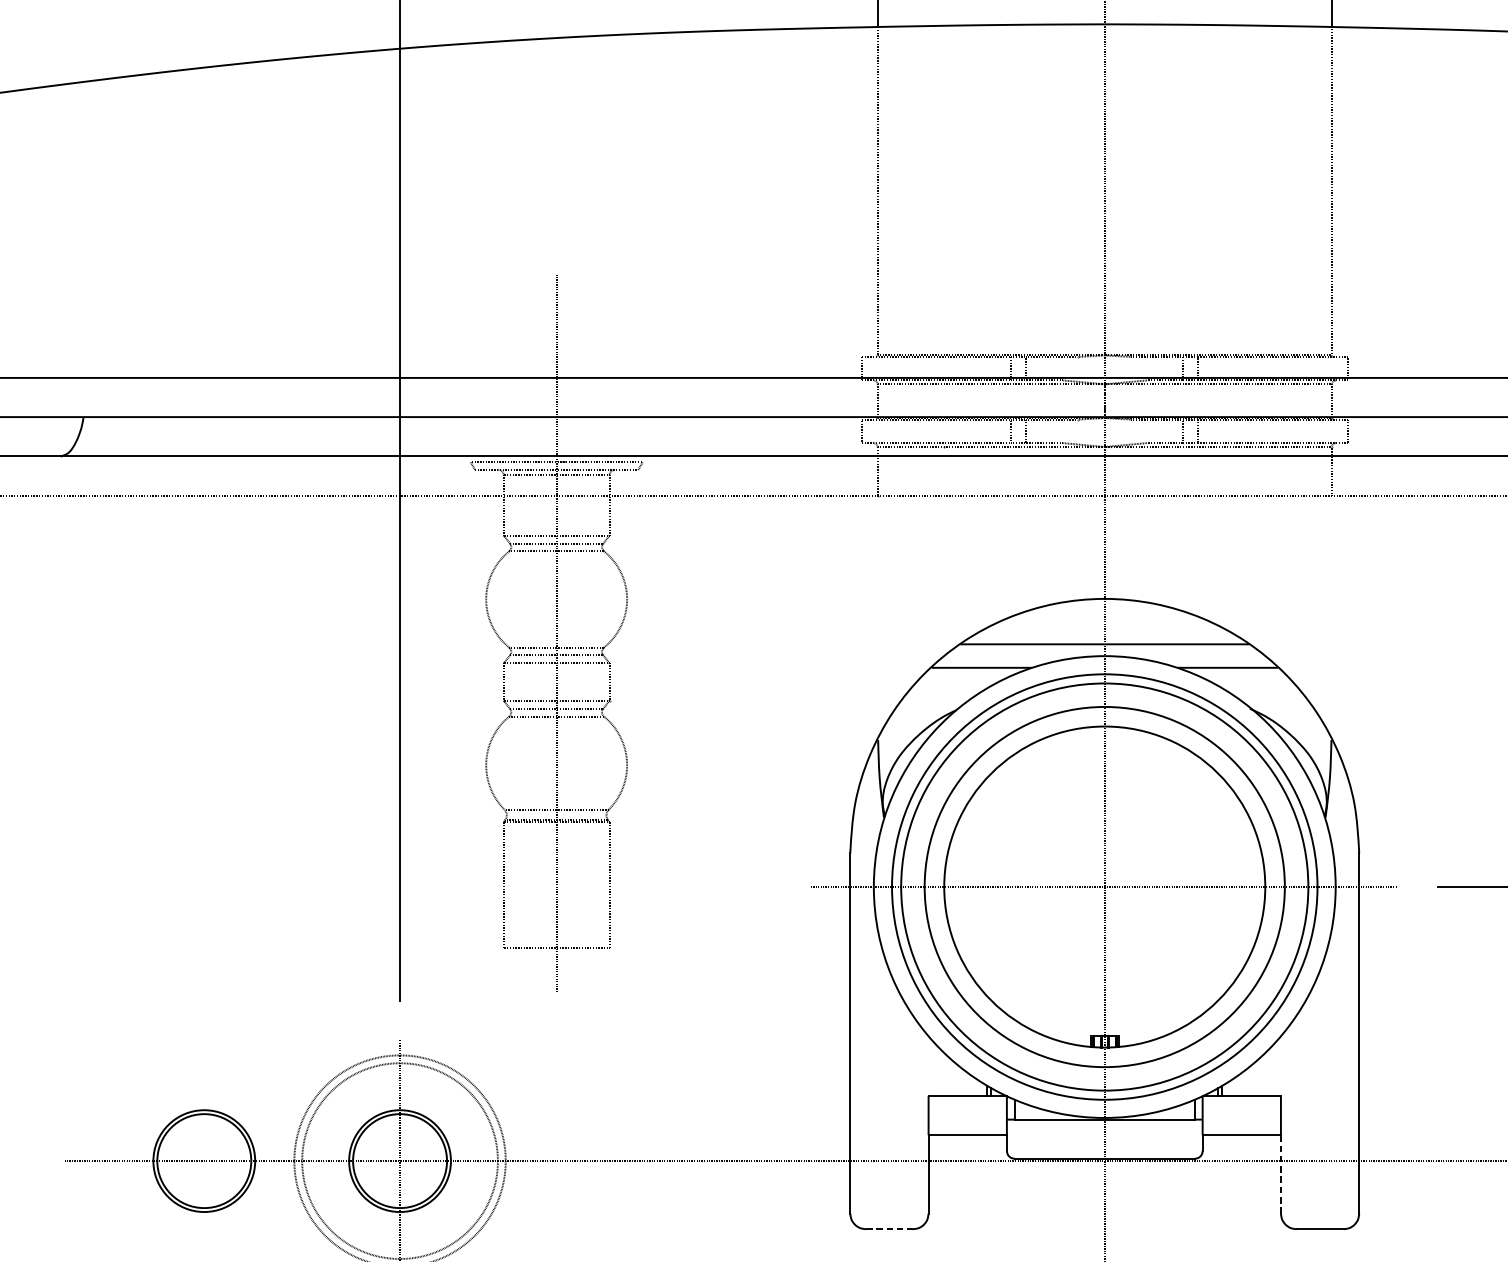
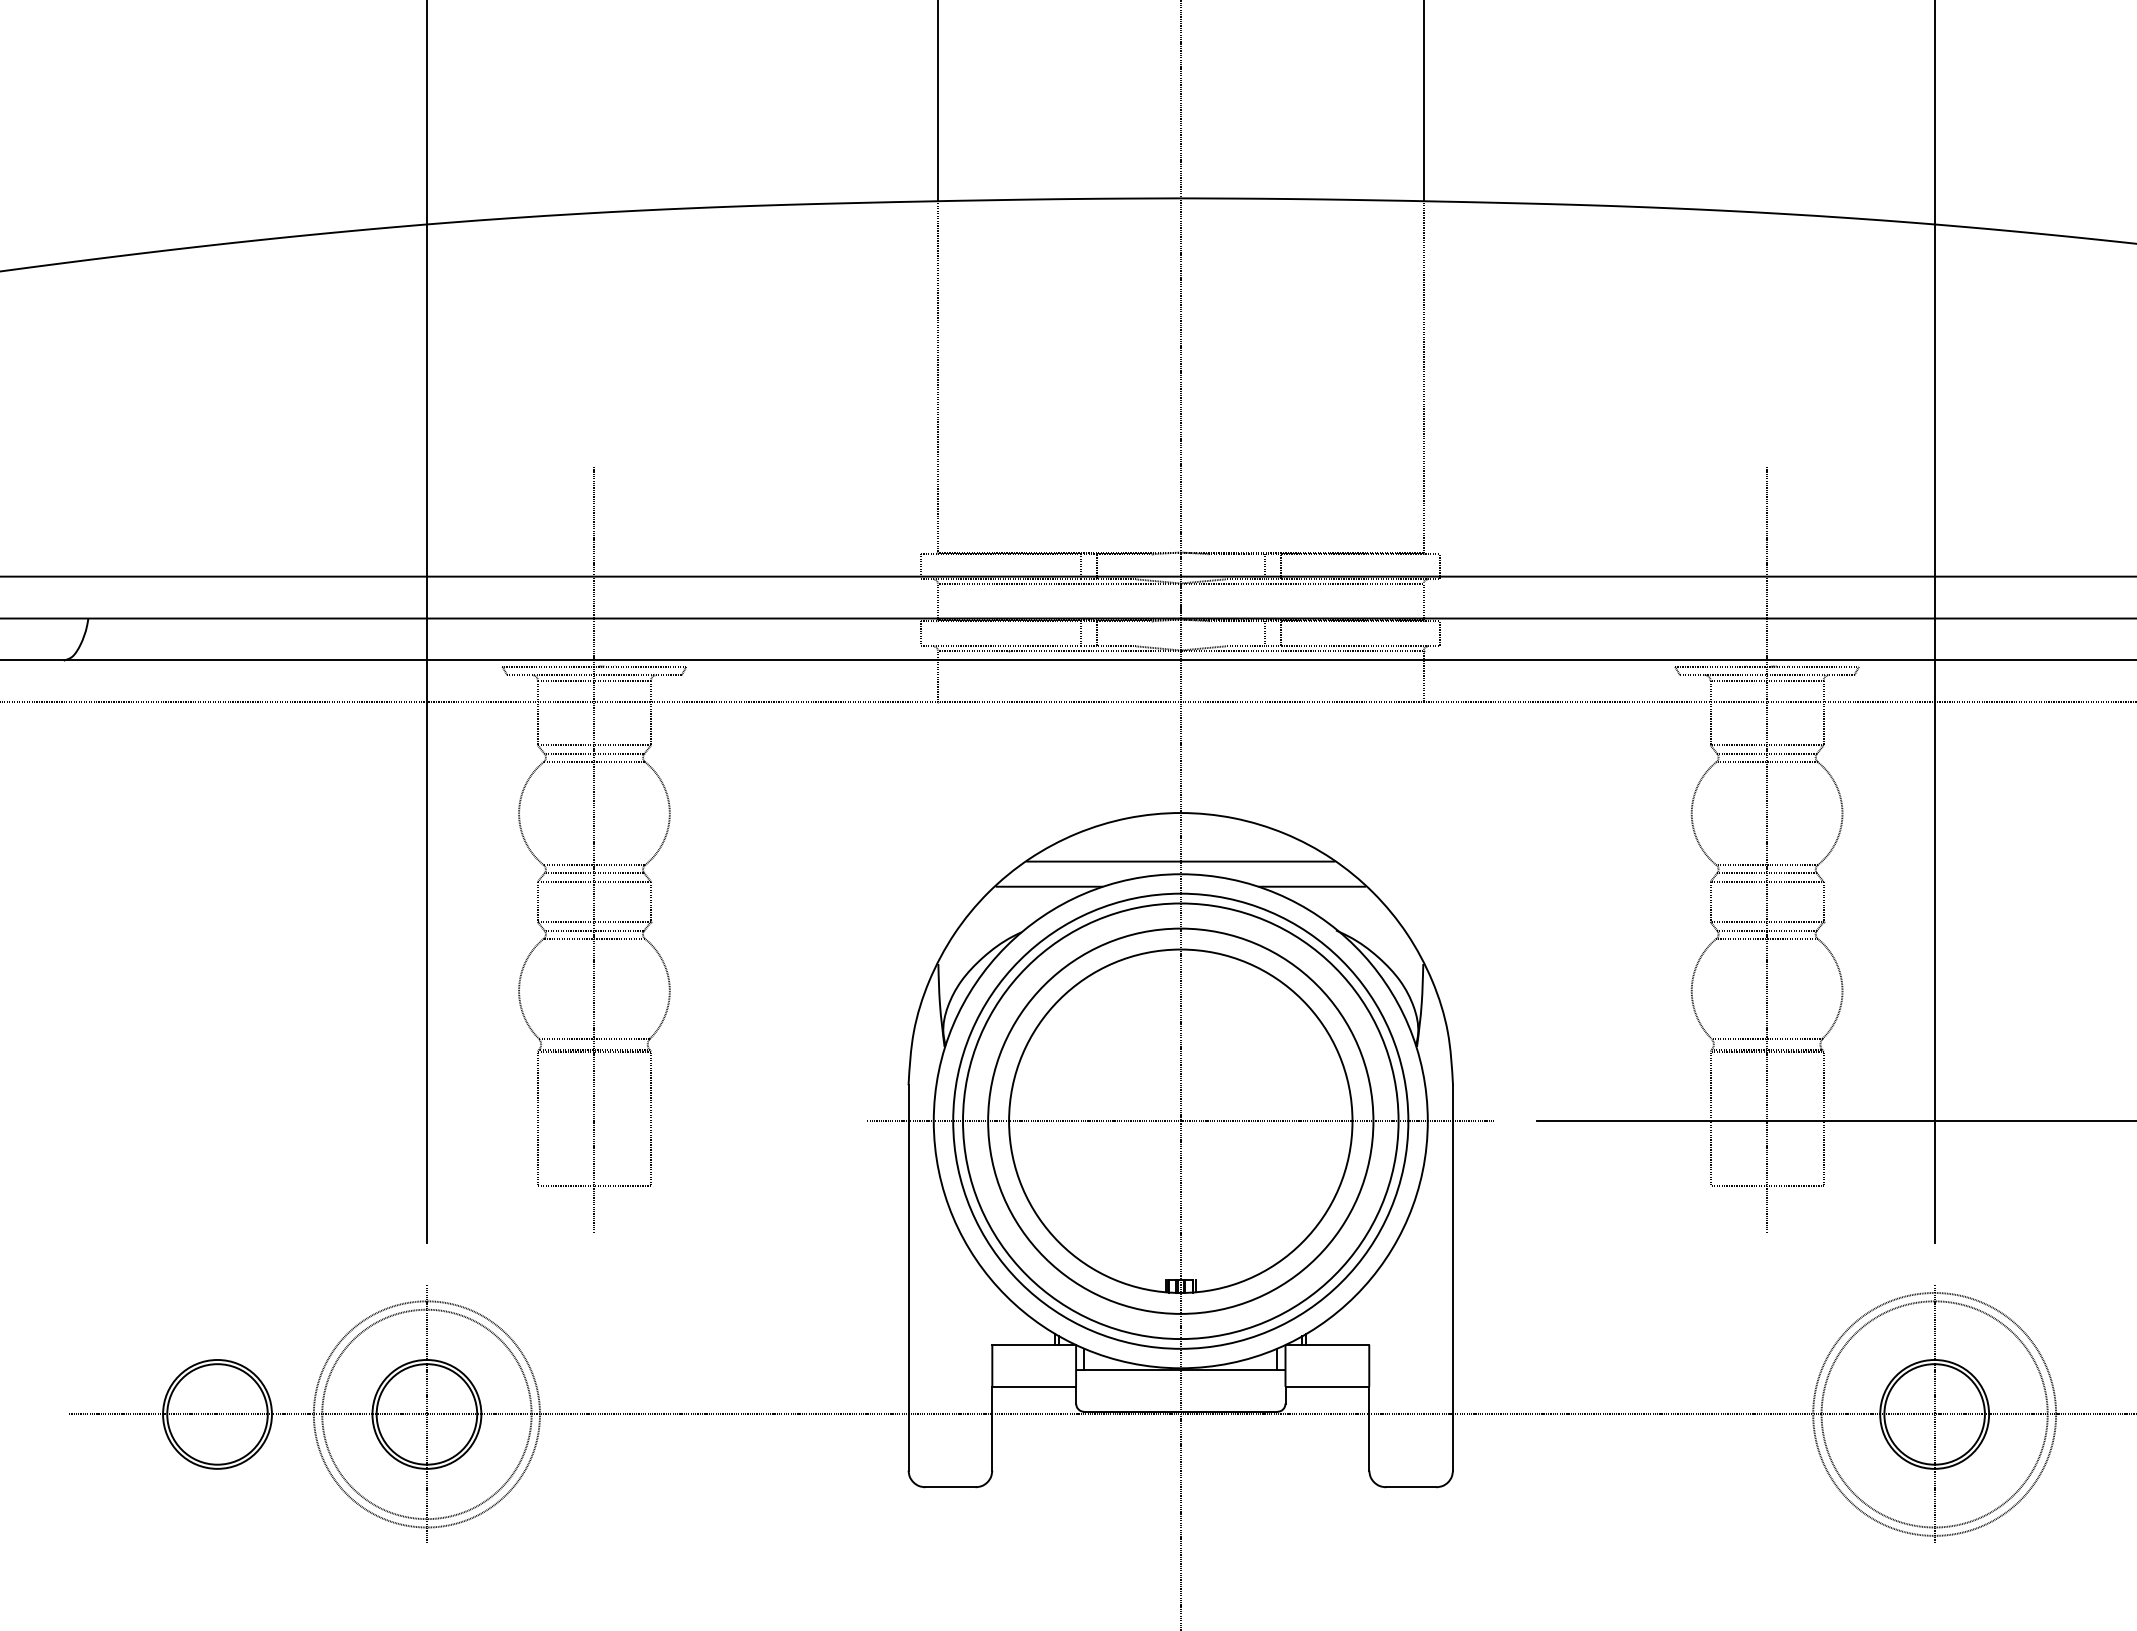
line: (1281, 1174) -> (1369, 1428), dashed -> solid
line: (889, 1229) -> (950, 1487), dashed -> solid

